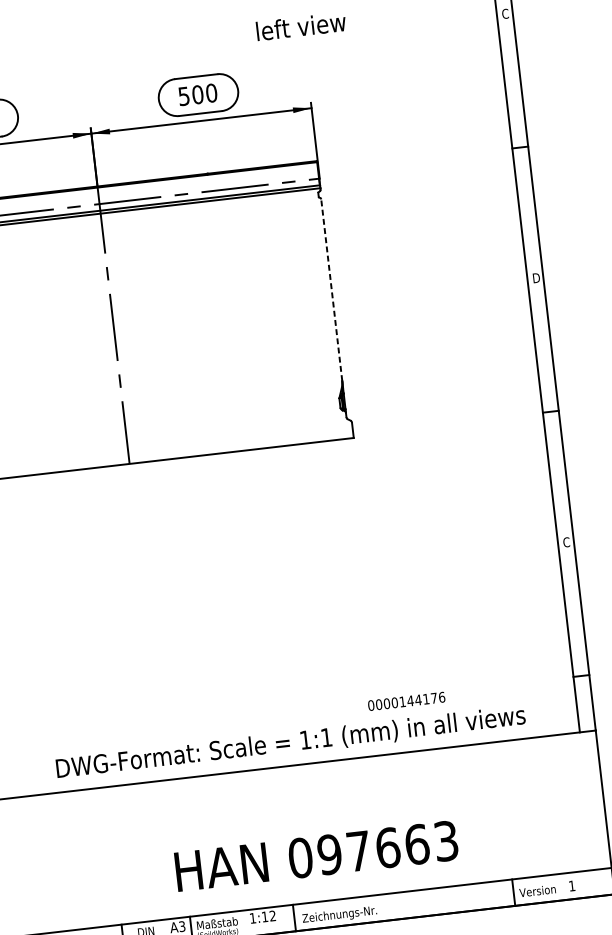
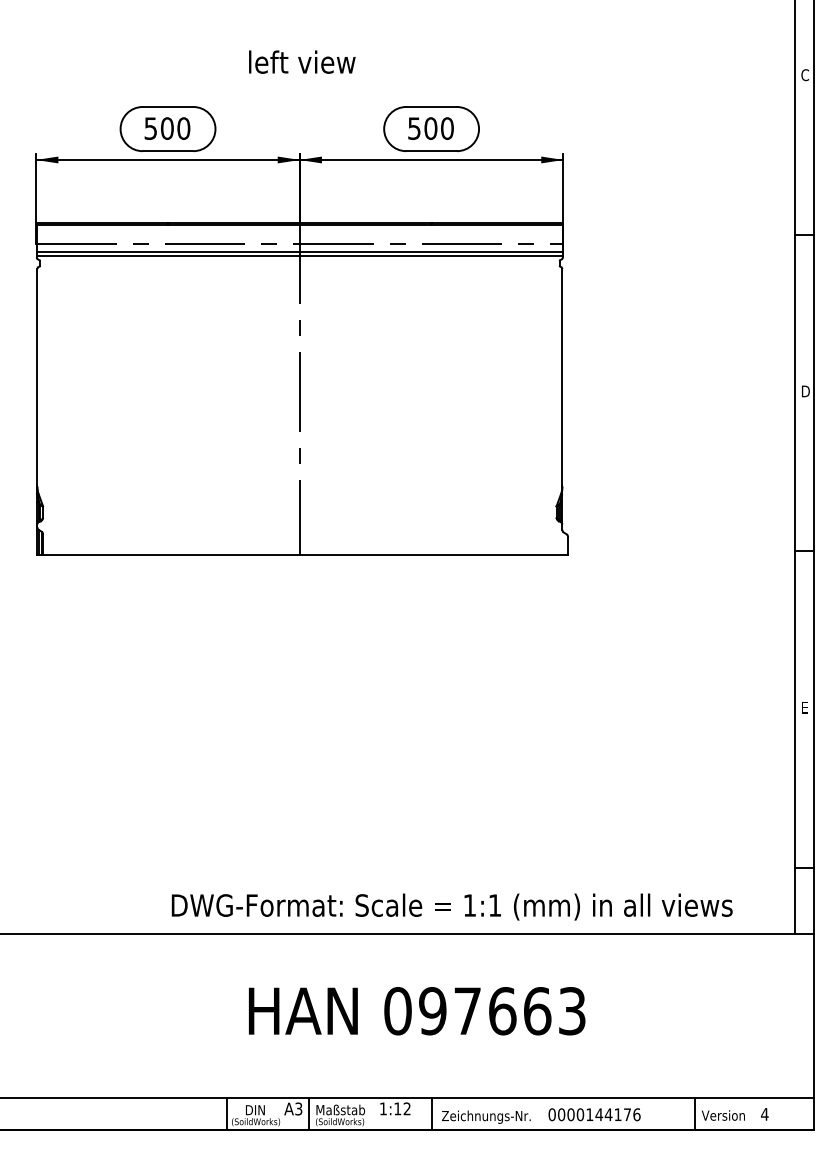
text: (301, 25) -> (302, 61), moved
line: (331, 289) -> (562, 377), dashed -> solid
text: (566, 542) -> (805, 707), C -> E
text: (406, 701) -> (594, 1114), moved
text: (316, 856) -> (417, 1011), moved
text: (571, 886) -> (764, 1114), 1 -> 4

